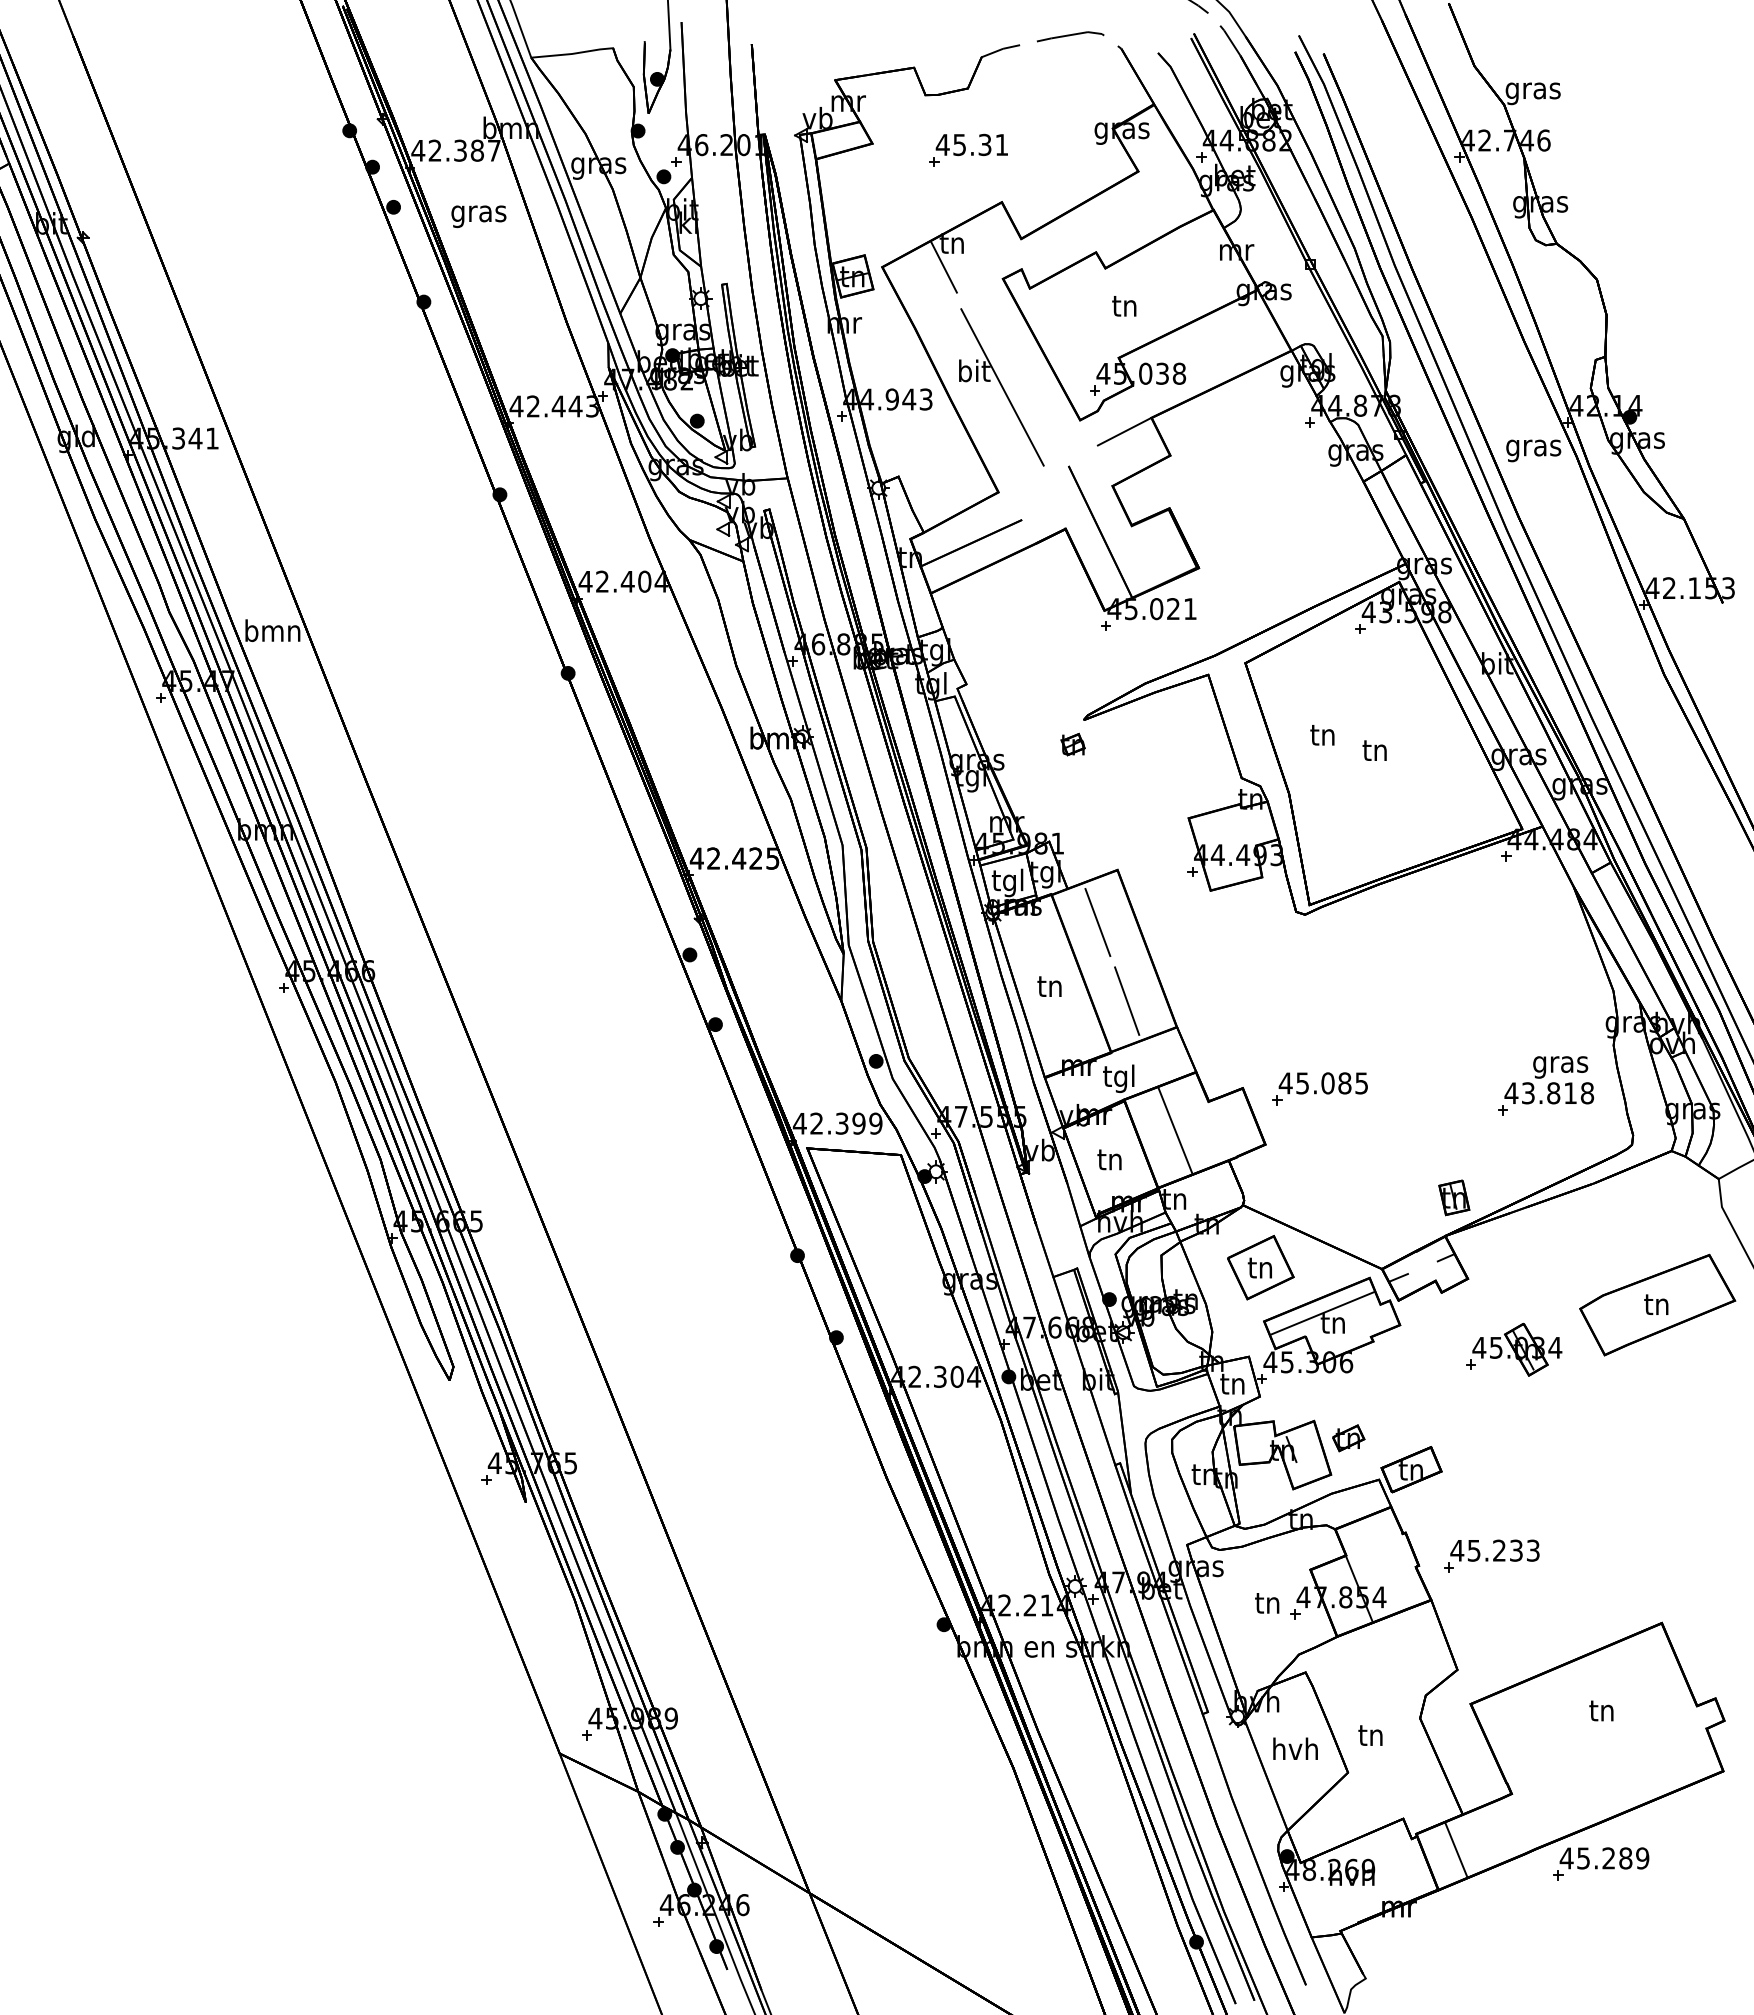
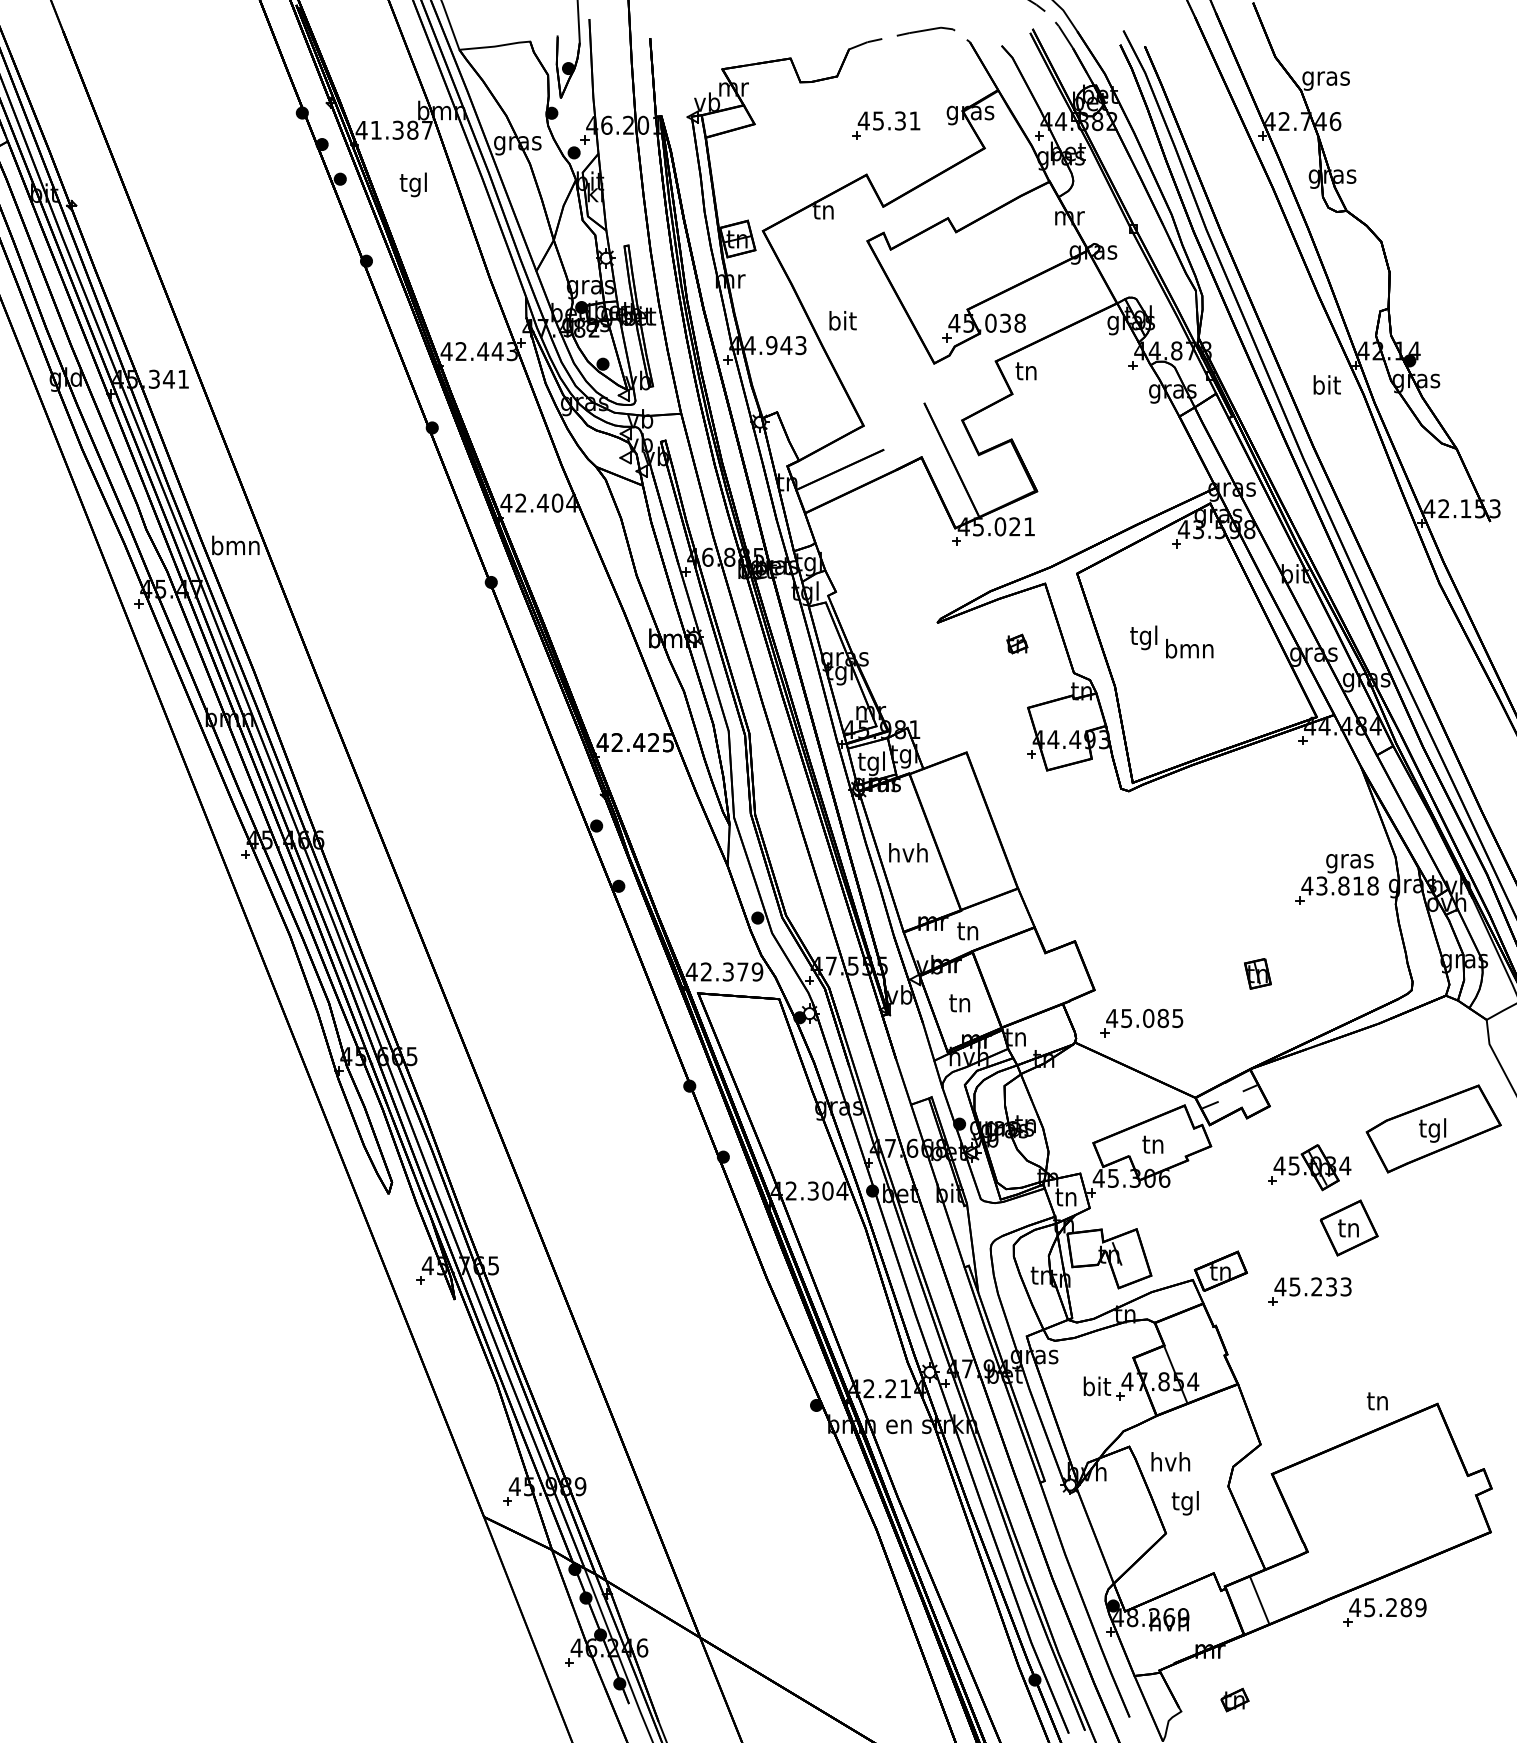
part: (968, 149) -> (886, 124), moved
text: (434, 150) -> (375, 130), 42.387 -> 41.387
text: (478, 213) -> (413, 184), gras -> tgl
line: (943, 266) -> (816, 230), removed
text: (1124, 306) -> (1026, 371), moved
line: (1002, 387) -> (867, 335), removed
line: (1123, 431) -> (971, 373), removed
text: (1533, 447) -> (1326, 387), gras -> bit
text: (1321, 737) -> (1143, 637), tn -> tgl
part: (1072, 744) -> (1016, 643), moved
text: (1375, 749) -> (1189, 648), tn -> bmn
line: (1097, 922) -> (949, 797), removed
text: (1050, 985) -> (908, 852), tn -> hvh
line: (1127, 1000) -> (975, 865), removed
text: (1118, 1078) -> (967, 932), tgl -> tn
part: (1545, 1085) -> (1336, 879), moved
part: (1319, 1088) -> (1141, 1022), moved
text: (858, 1123) -> (742, 971), 42.399 -> 42.379
line: (1175, 1130) -> (1016, 977), removed
part: (1454, 1197) -> (1258, 973), moved
part: (1260, 1267) -> (1348, 1227), moved
text: (1655, 1306) -> (1431, 1130), tn -> tgl
line: (1322, 1312) -> (1143, 1135), removed
part: (1348, 1438) -> (1234, 1700), moved
part: (1491, 1555) -> (1310, 1291), moved
text: (1268, 1602) -> (1097, 1386), tn -> bit
text: (1601, 1710) -> (1377, 1400), moved
text: (1369, 1737) -> (1184, 1503), tn -> tgl
text: (1295, 1748) -> (1170, 1461), moved

